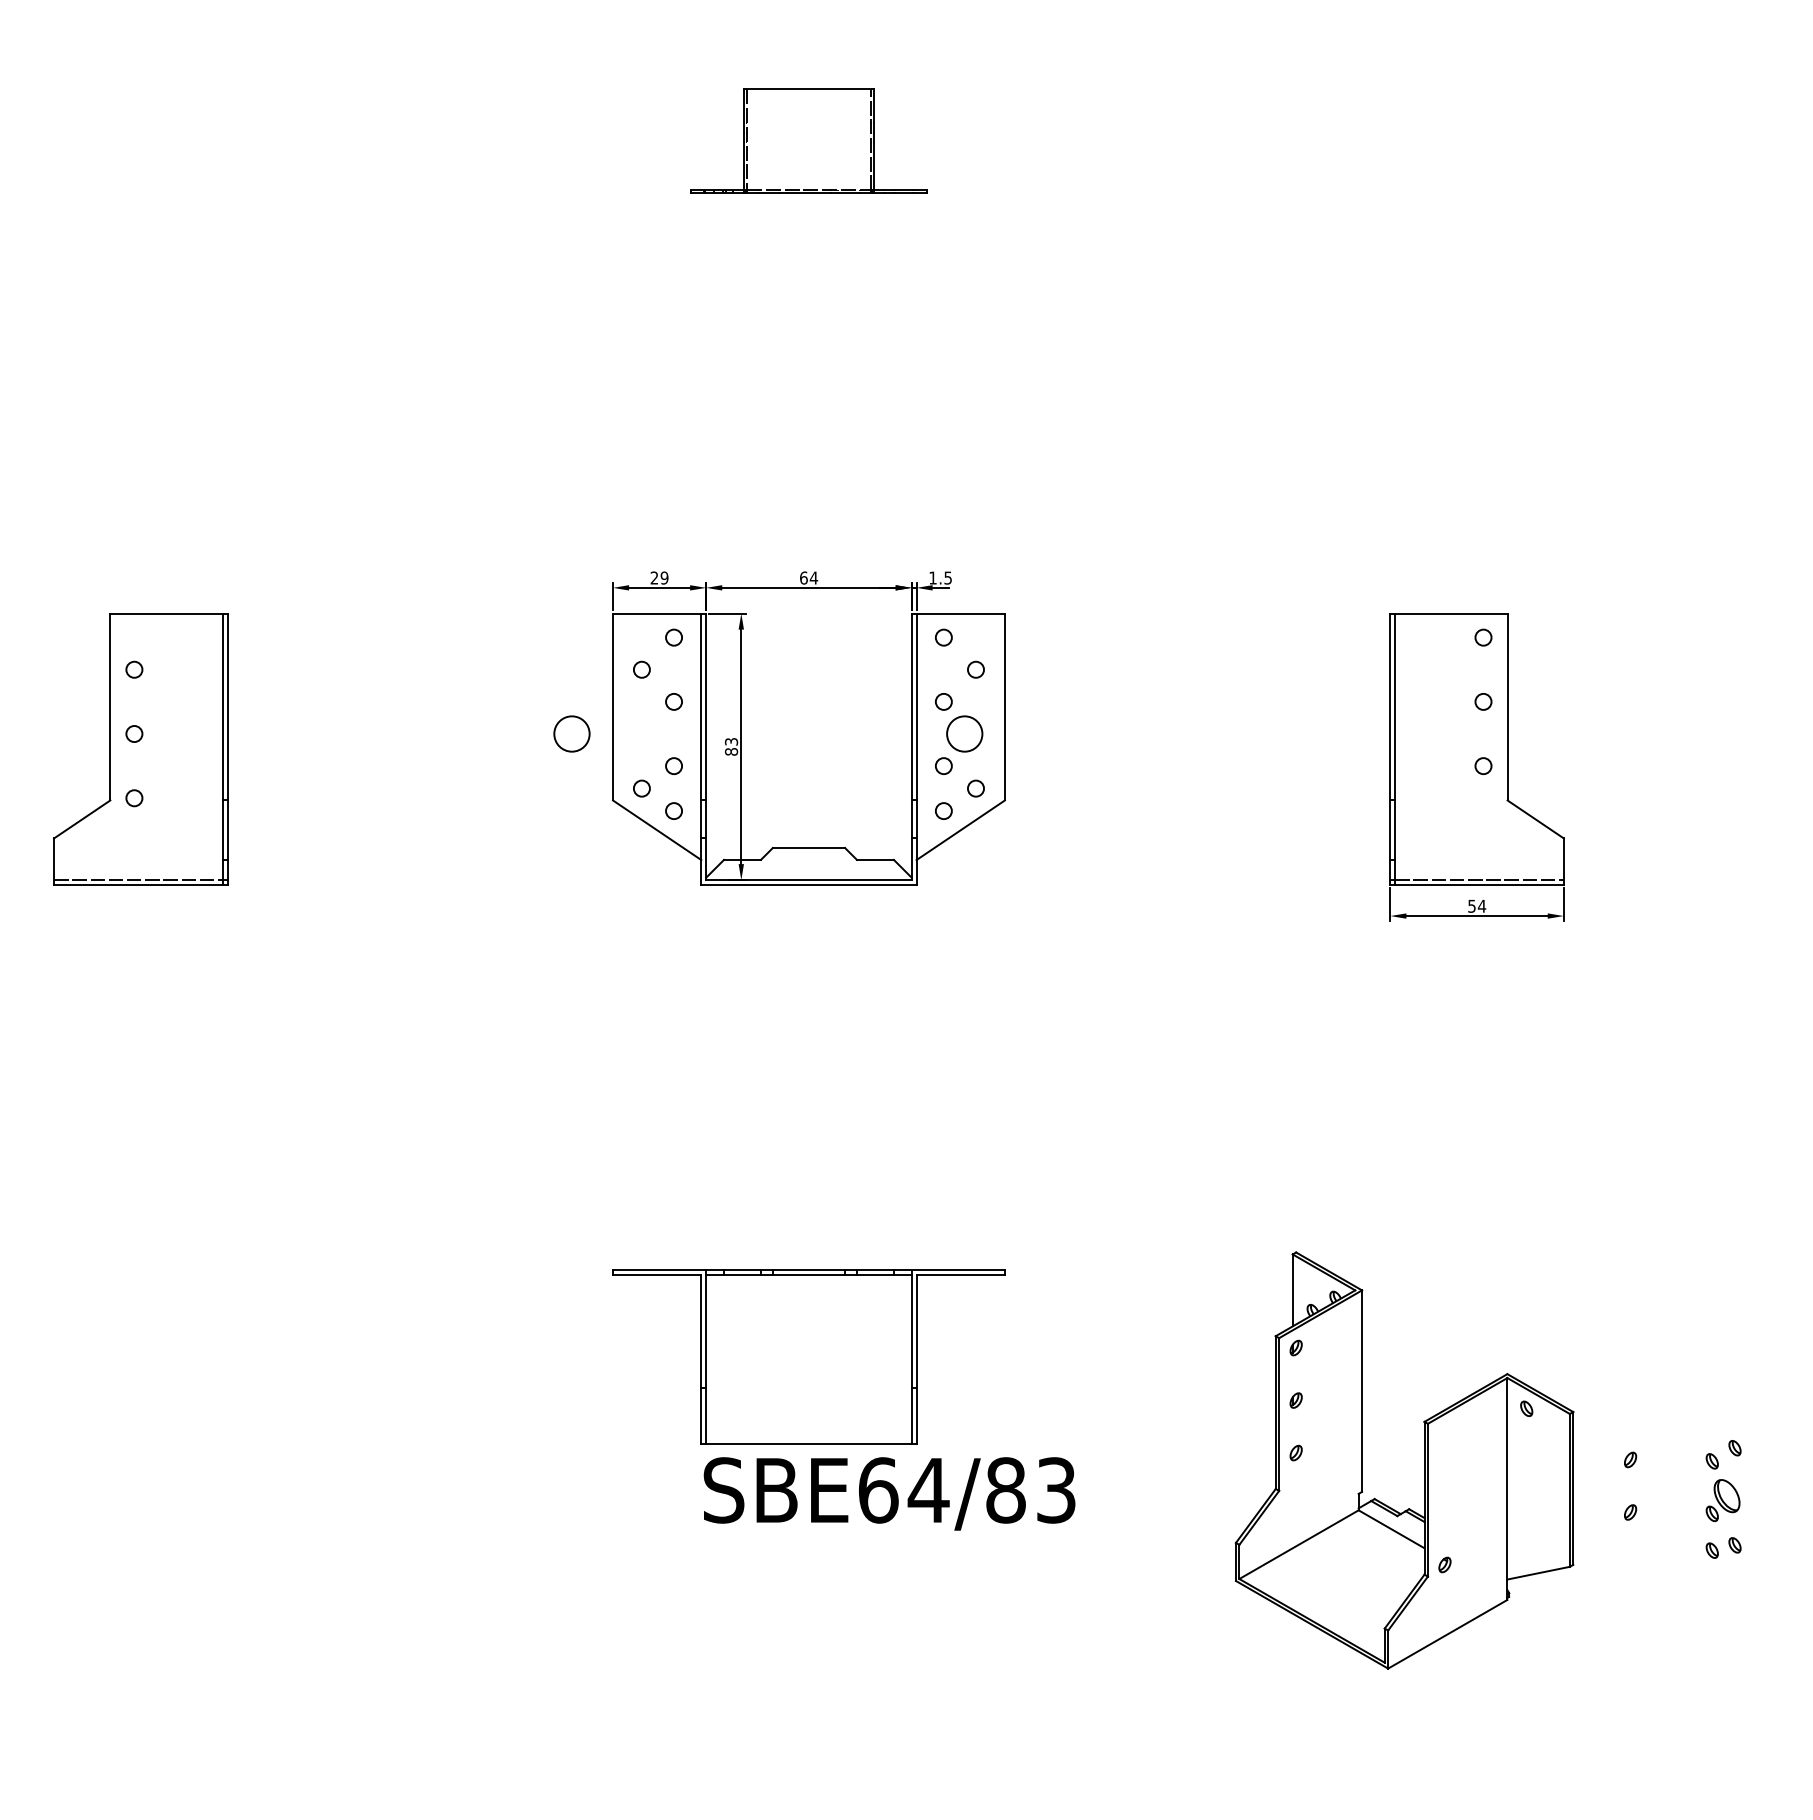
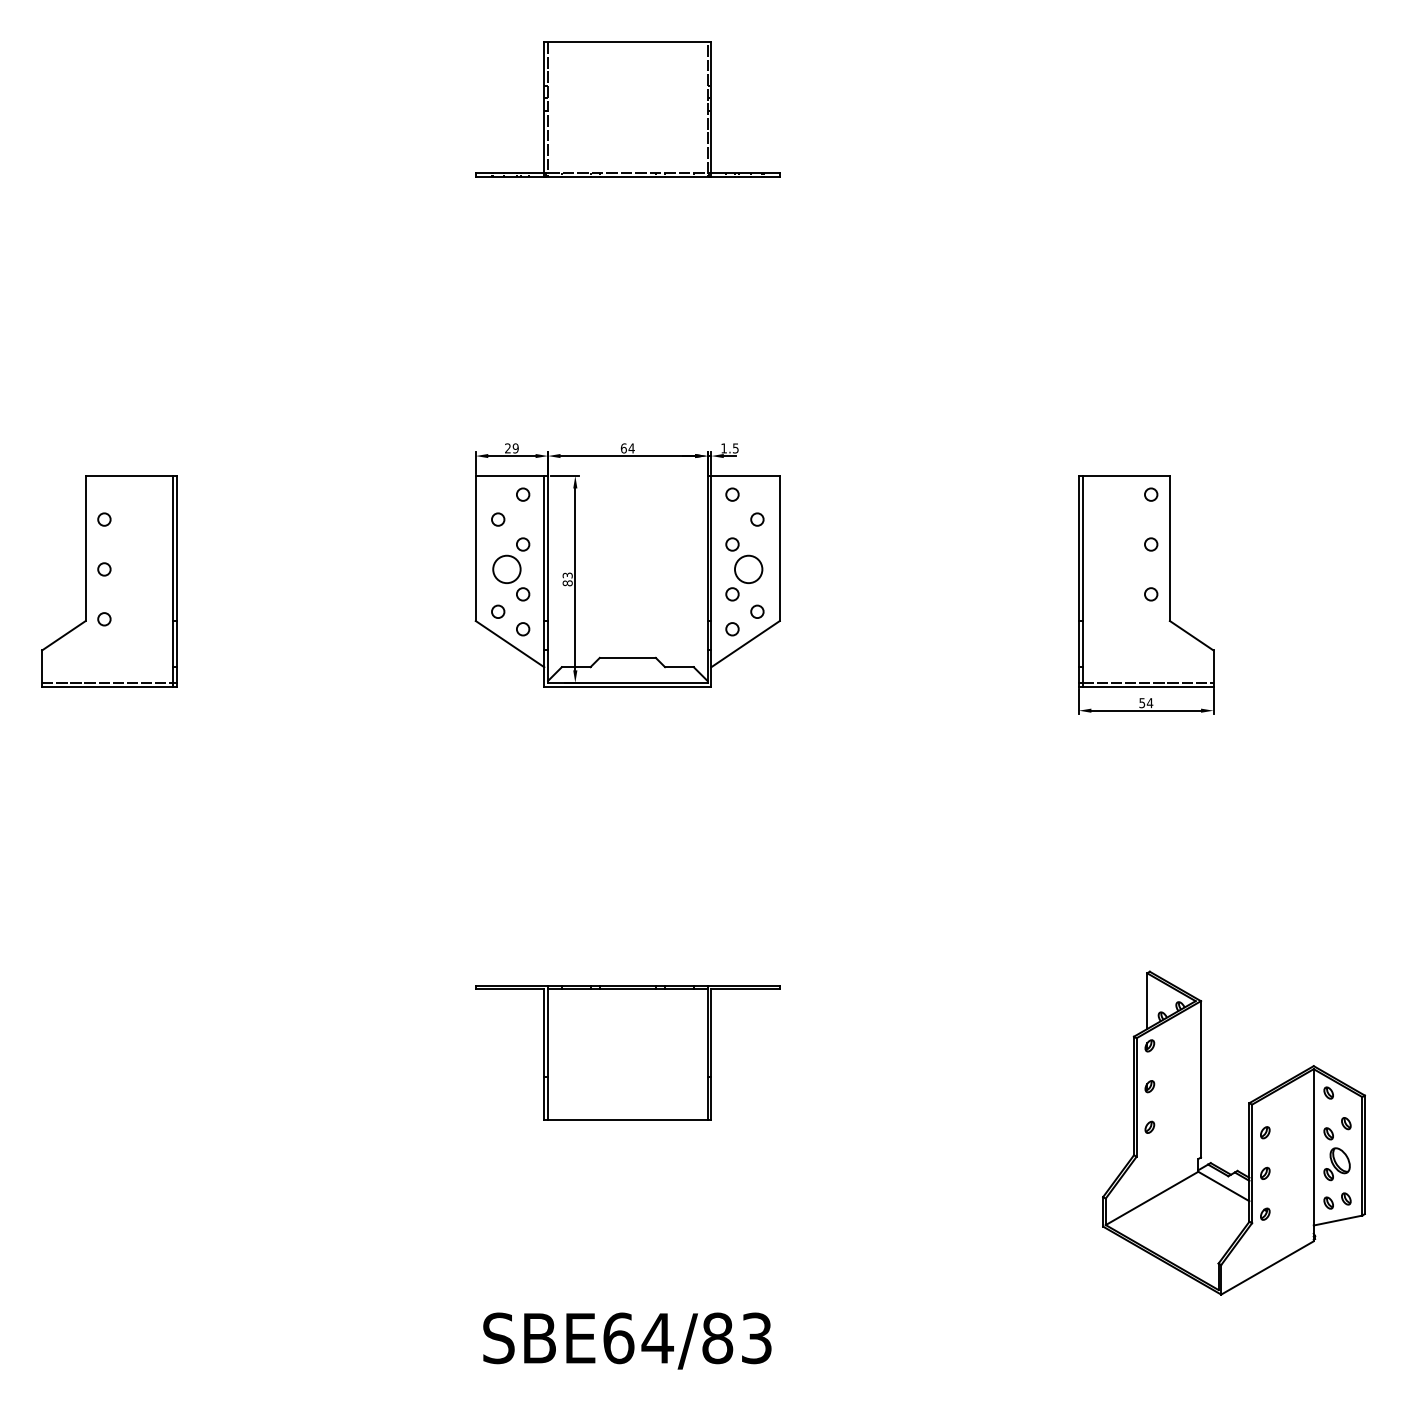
part: (808, 141) -> (627, 109), size x1.67
circle: (571, 732) -> (506, 568), moved
part: (1423, 1459) -> (1248, 1132), moved
text: (889, 1493) -> (627, 1340), moved

